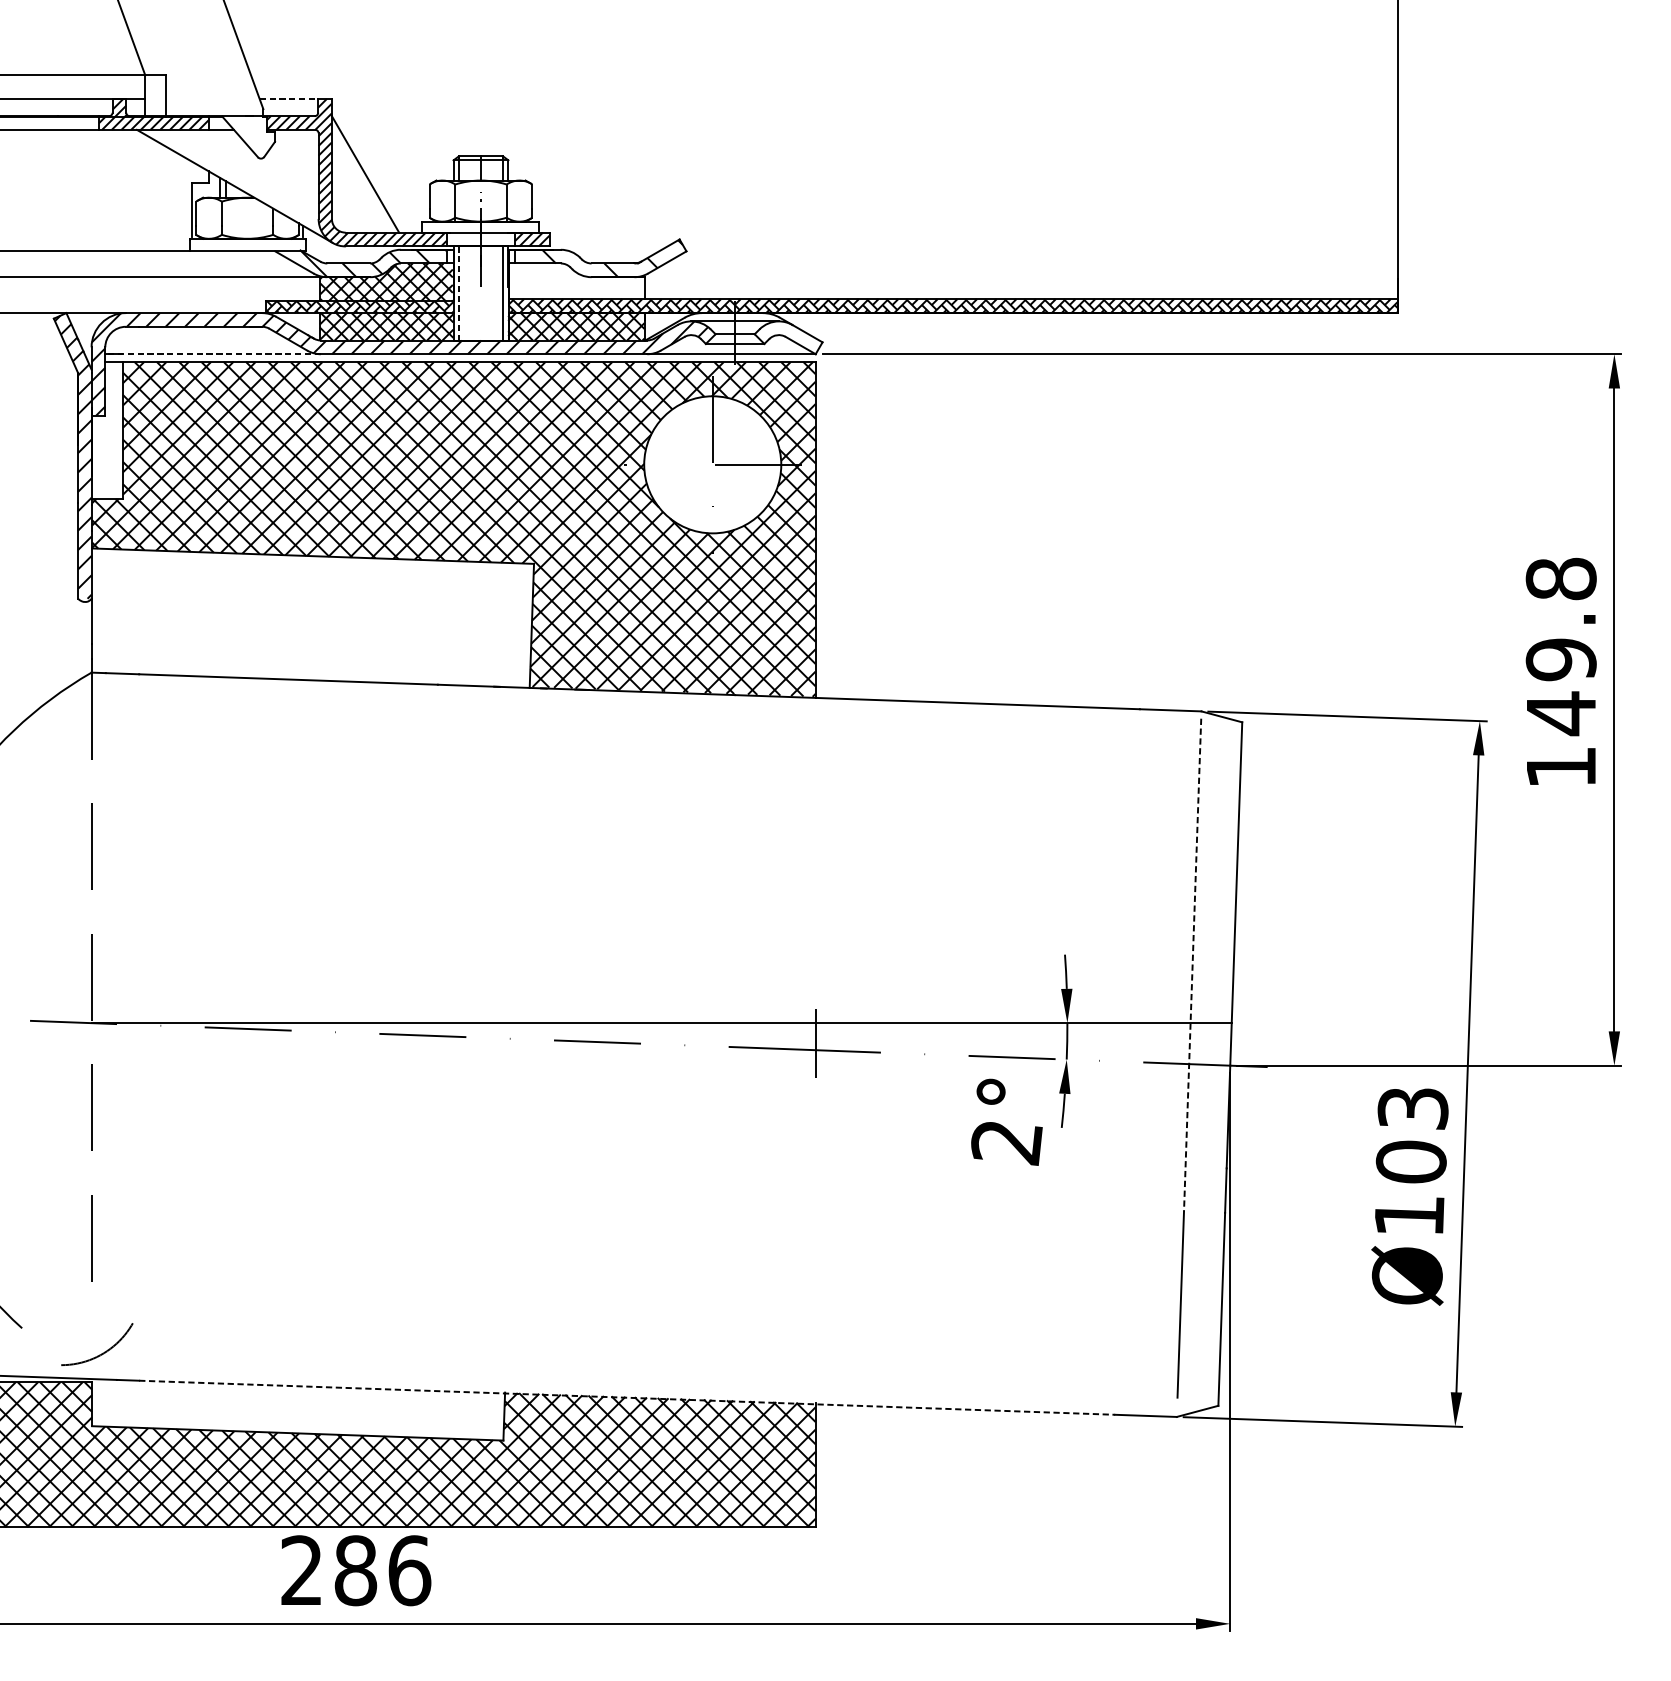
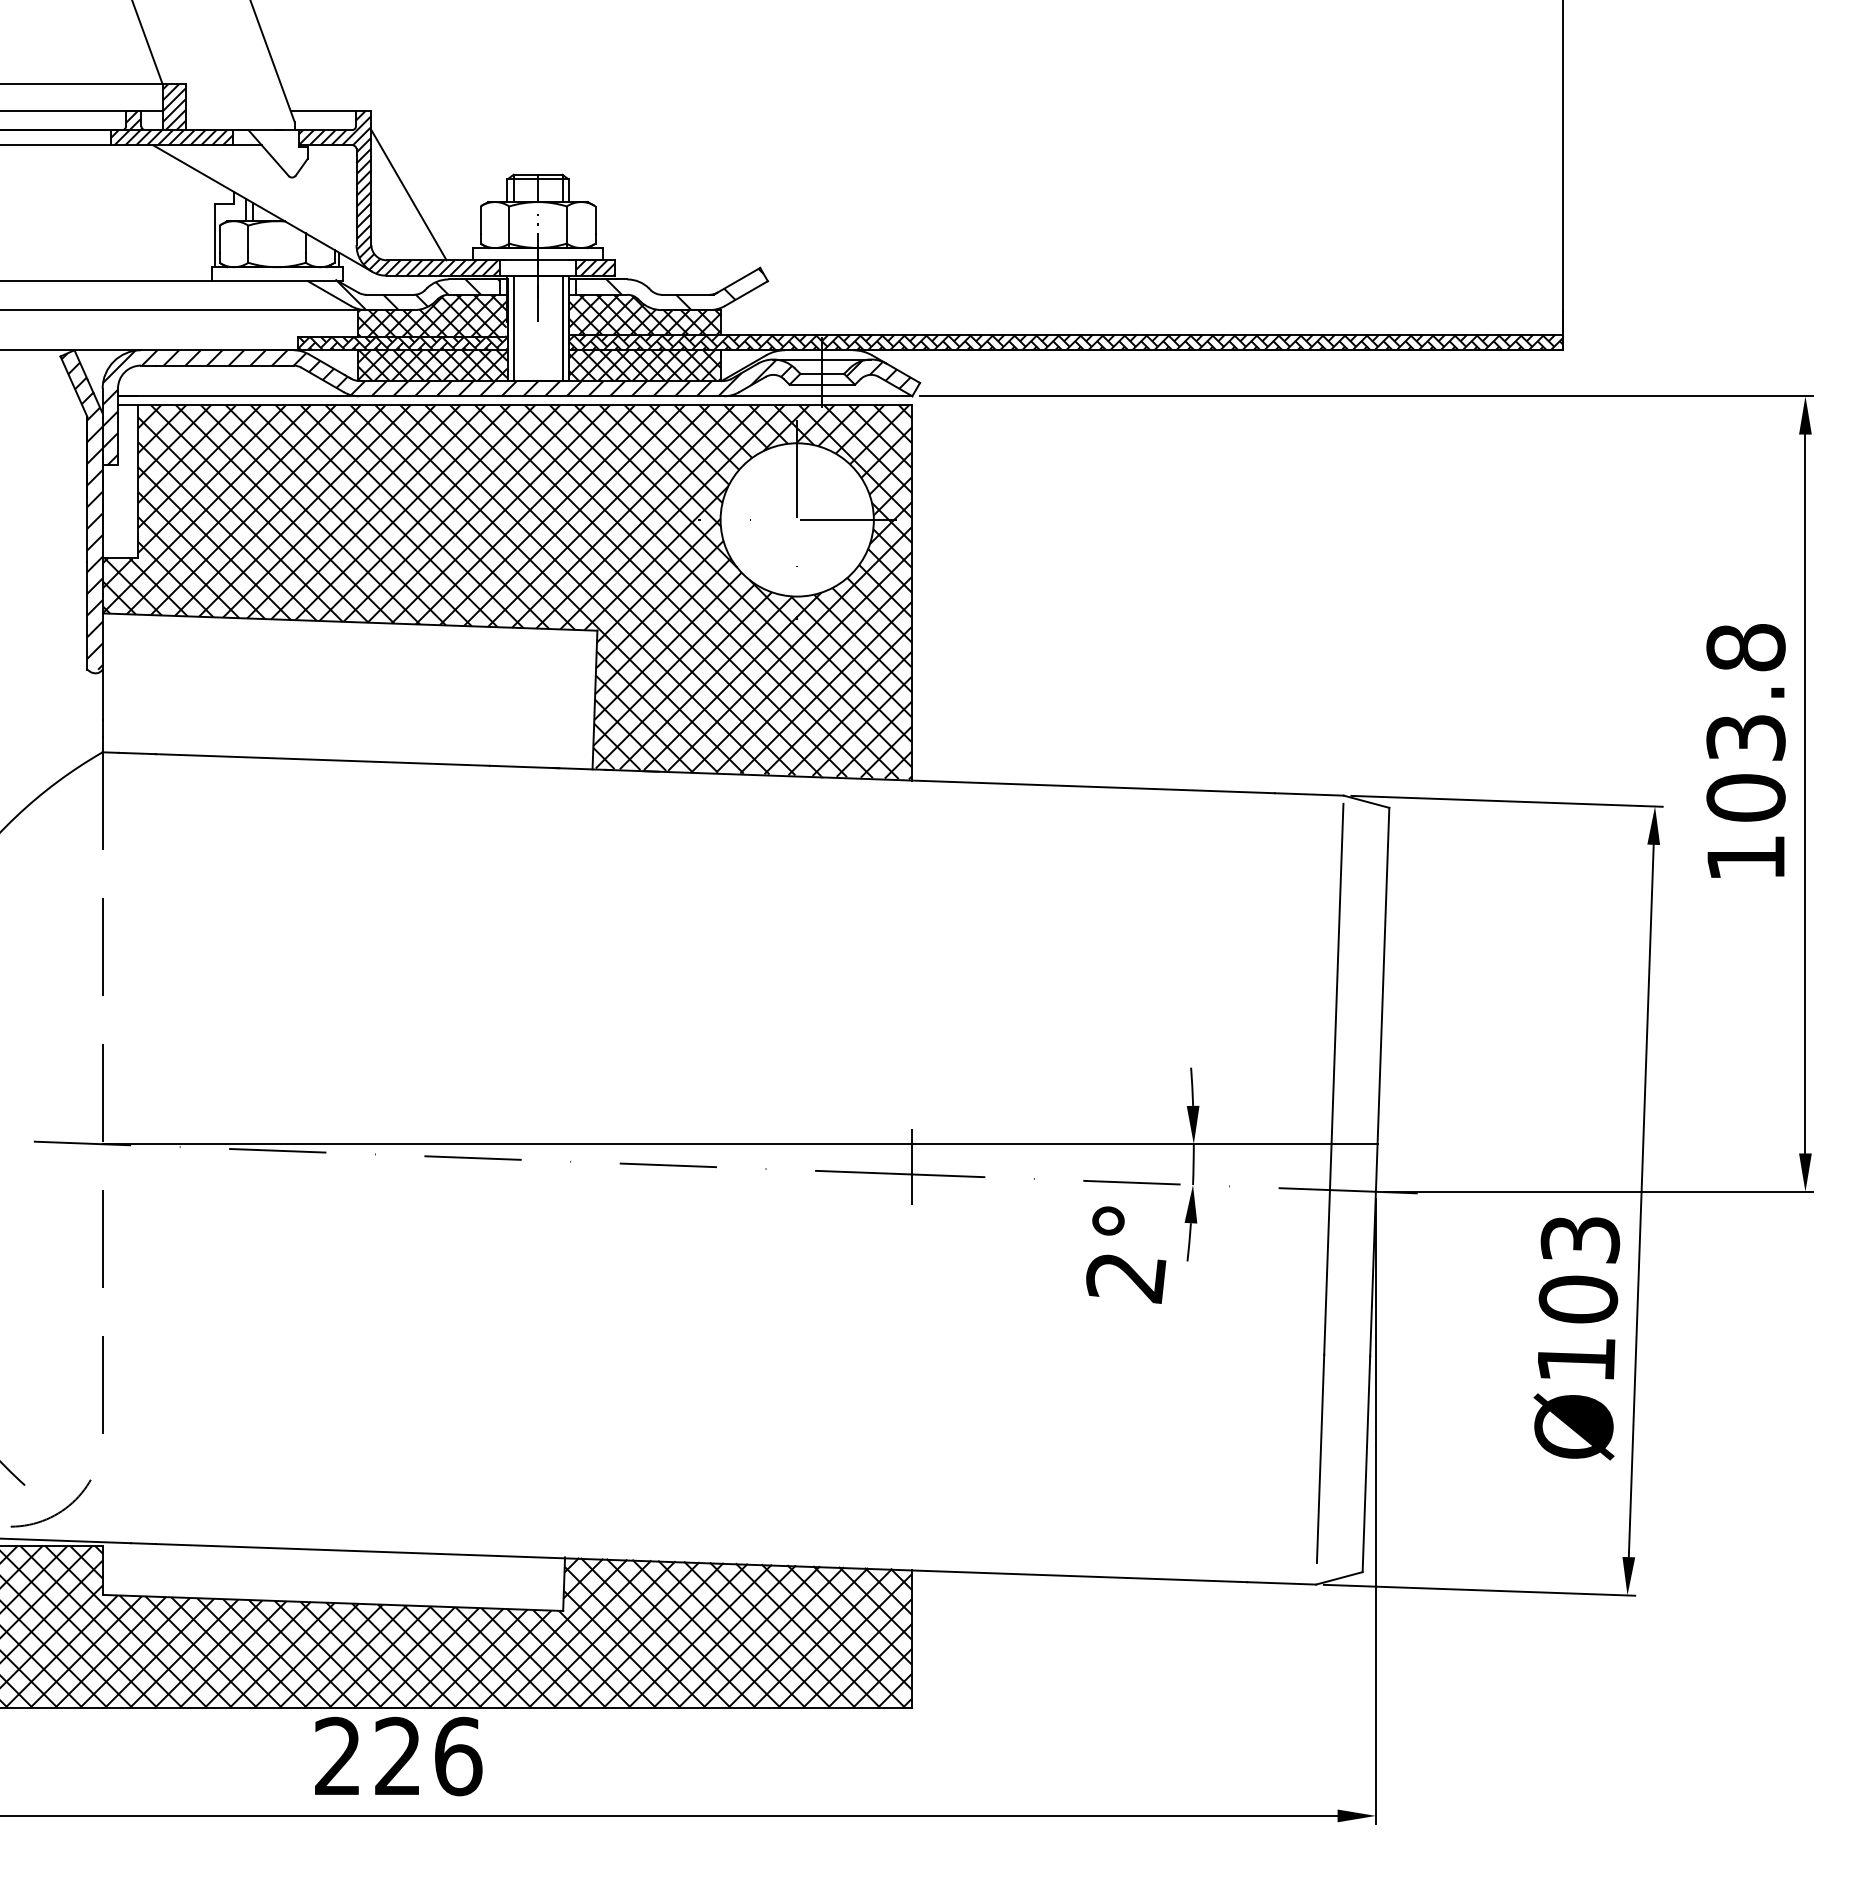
hatch: (154, 95) -> (173, 107), added
line: (289, 98) -> (323, 110), dashed -> solid
hatch: (577, 281) -> (645, 314), added
line: (459, 293) -> (514, 328), dashed -> solid
hatch: (785, 334) -> (878, 374), added
line: (213, 354) -> (238, 396), dashed -> solid
text: (1560, 687) -> (1745, 768), 149.8 -> 103.8
line: (1192, 965) -> (1333, 1079), dashed -> solid
arc: (103, 1352) -> (57, 1512), moved
line: (628, 1398) -> (702, 1563), dashed -> solid
text: (355, 1570) -> (397, 1756), 286 -> 226

